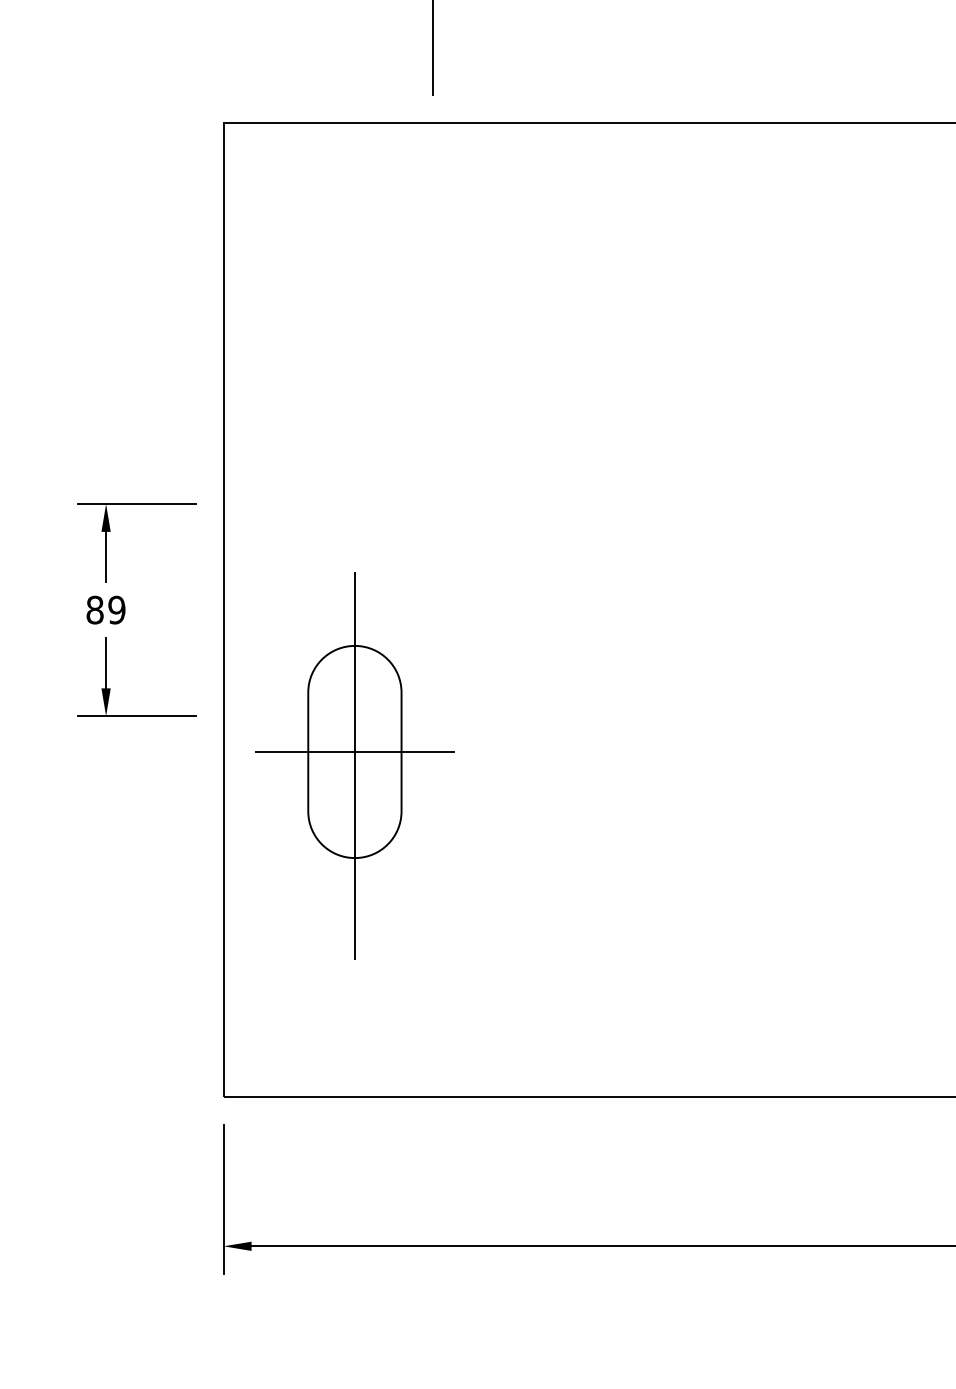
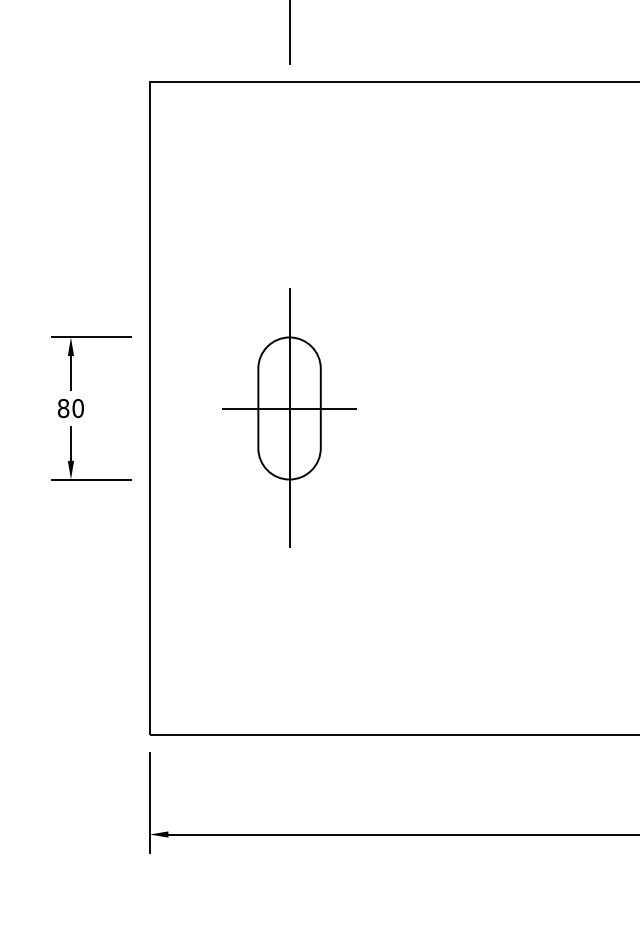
text: (115, 610) -> (77, 408), 89 -> 80
part: (354, 765) -> (289, 417), moved

